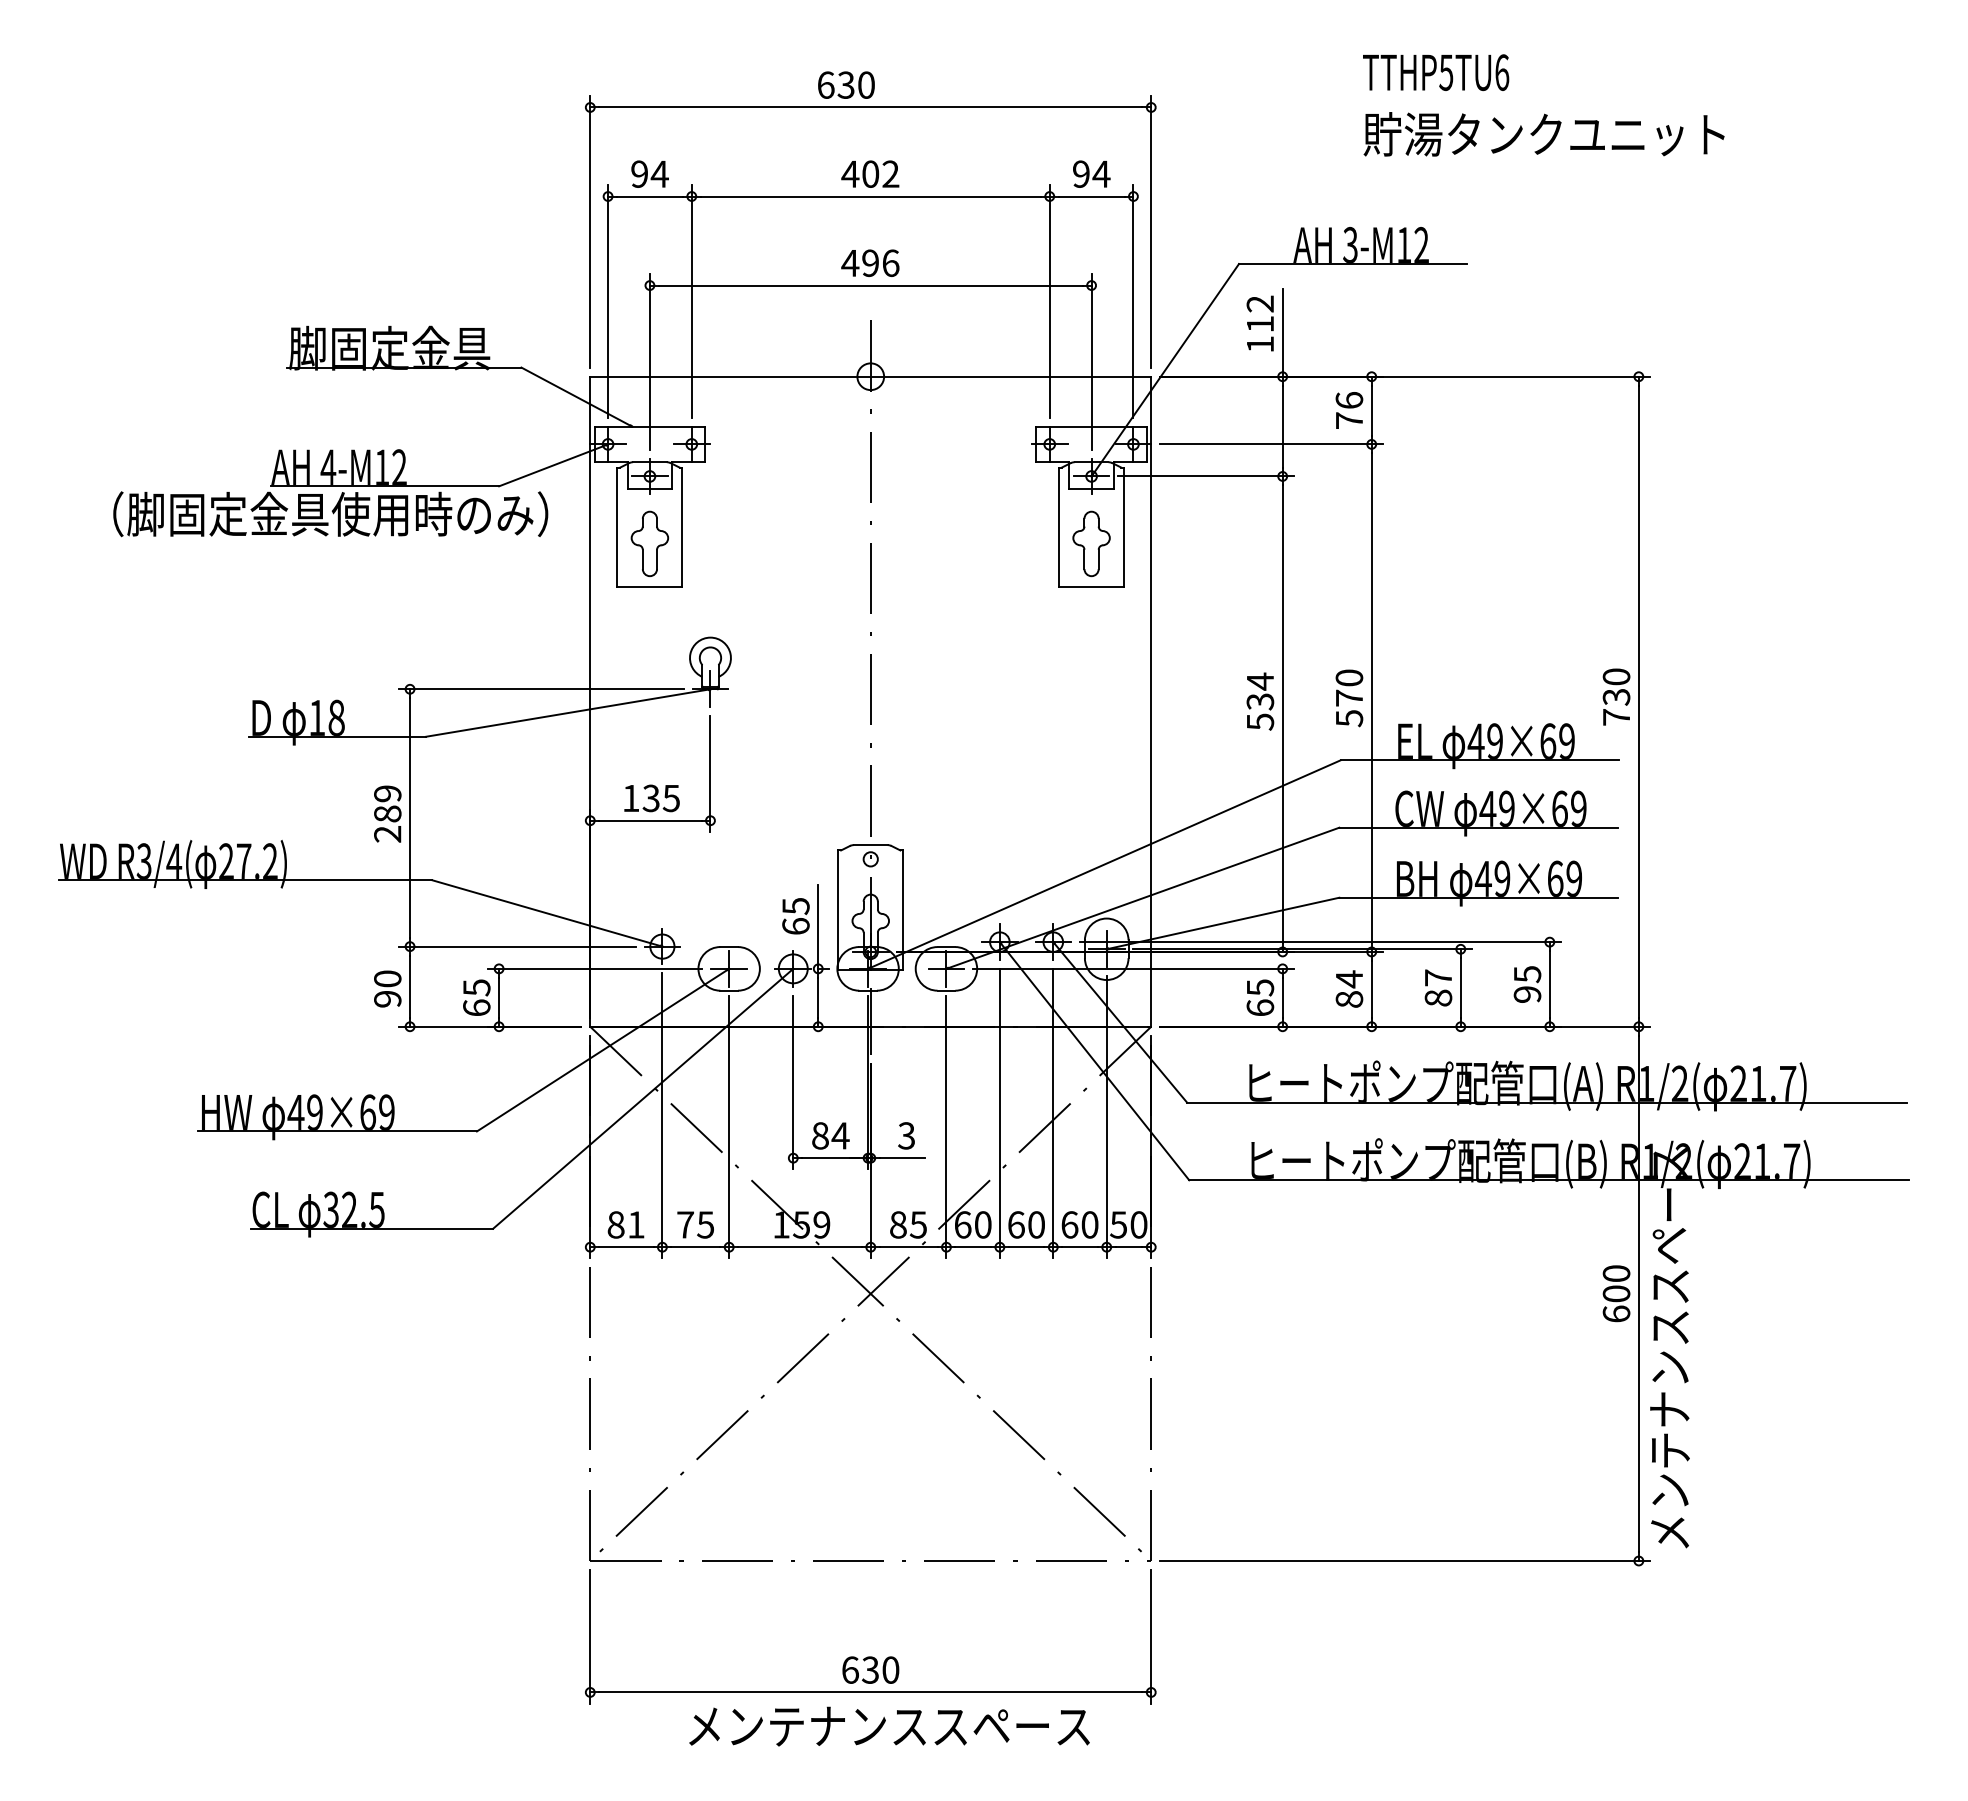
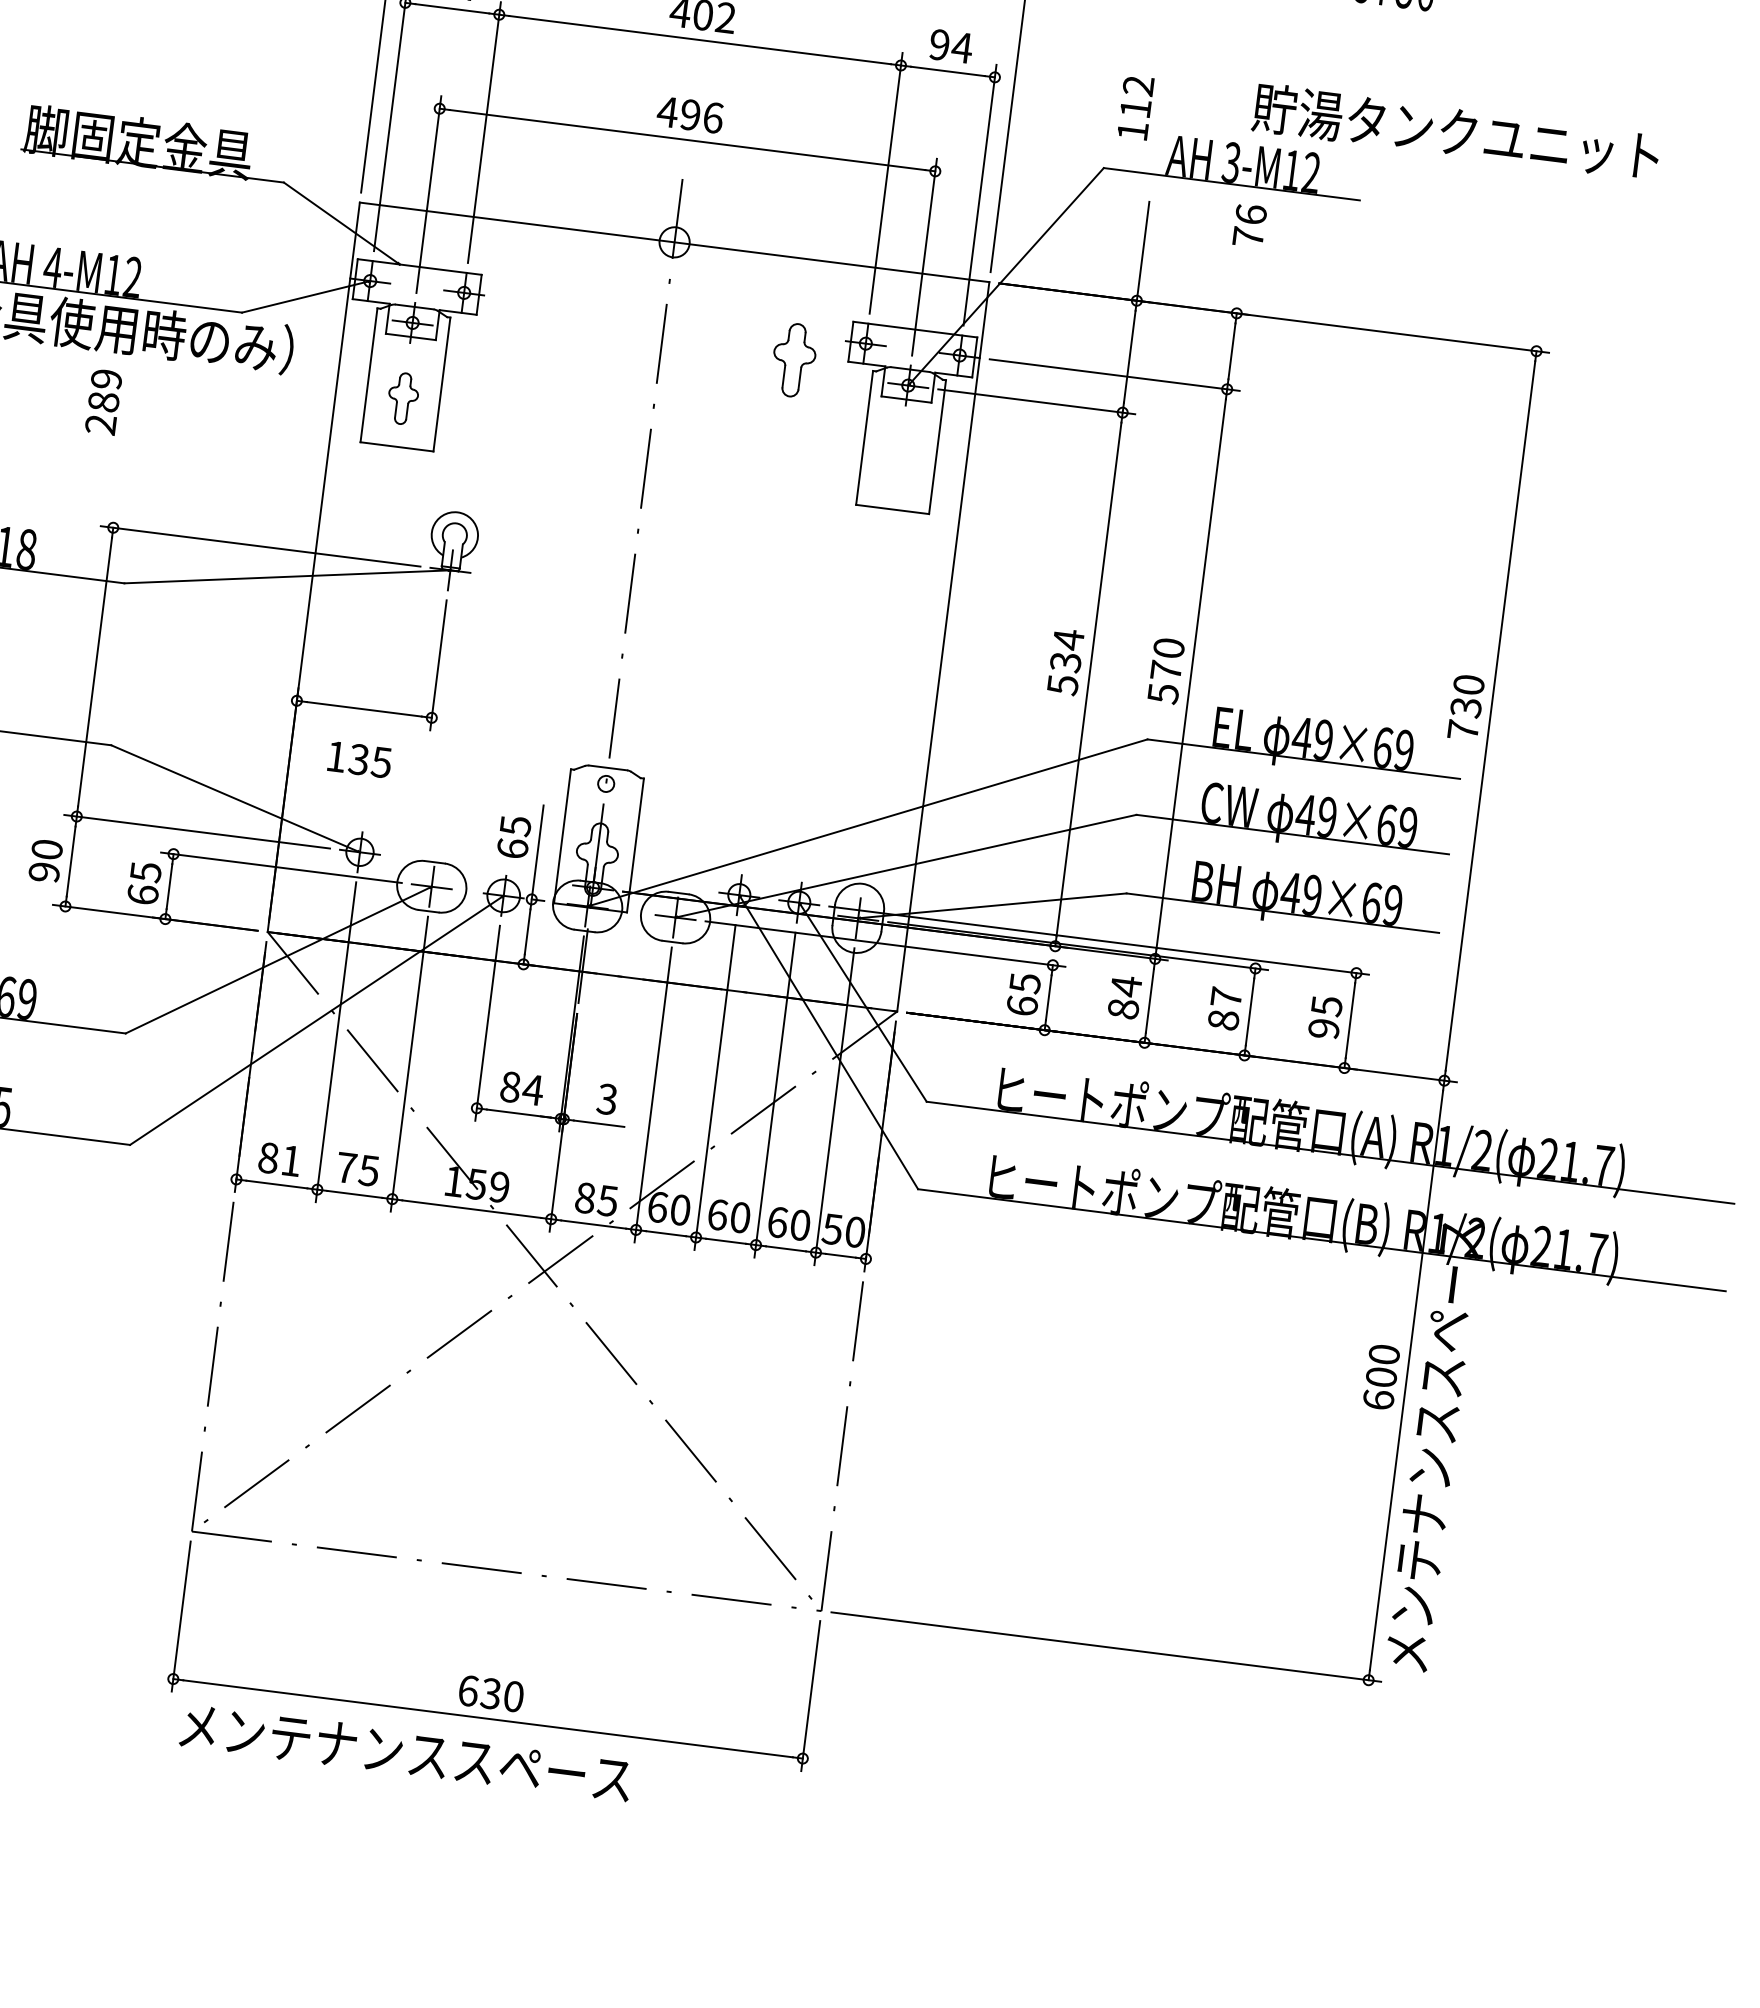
text: (1543, 134) -> (1455, 132), moved
text: (1259, 323) -> (1134, 107), moved
text: (1349, 410) -> (1249, 225), moved
part: (649, 543) -> (402, 398), size x0.7
part: (1091, 543) -> (794, 359), moved
text: (651, 798) -> (359, 759), moved
text: (387, 813) -> (103, 401), moved
text: (889, 1726) -> (405, 1752), moved

